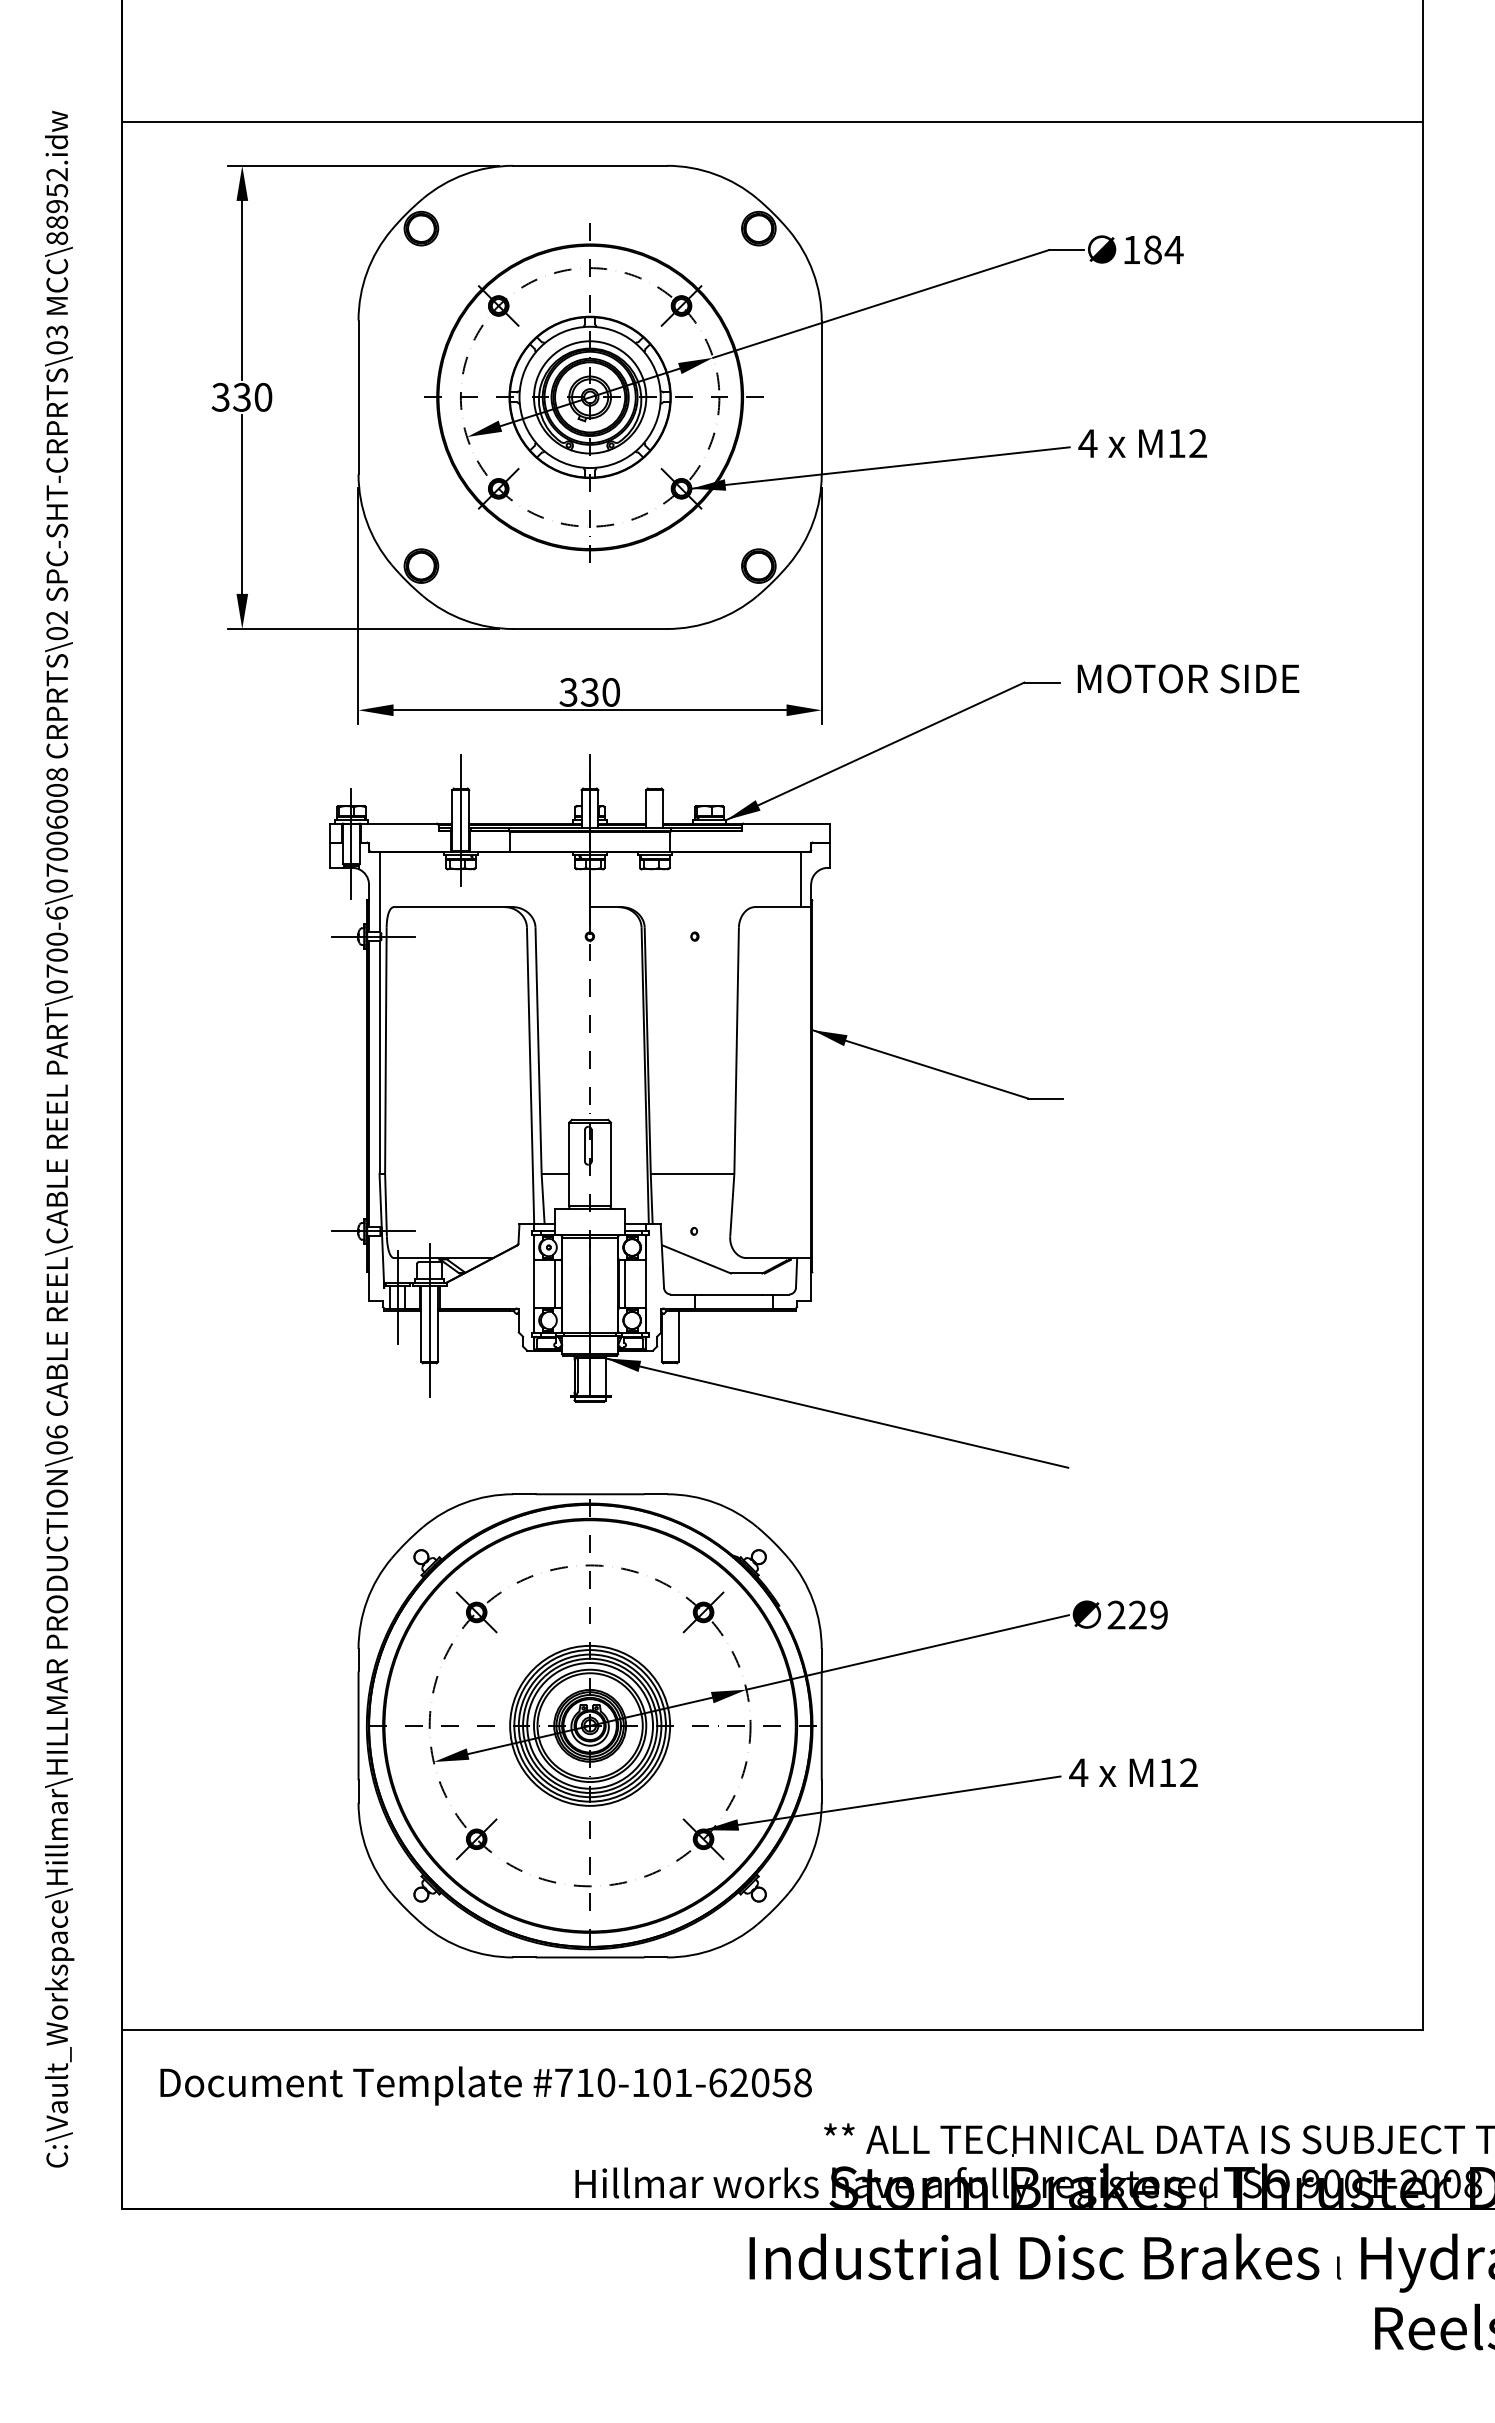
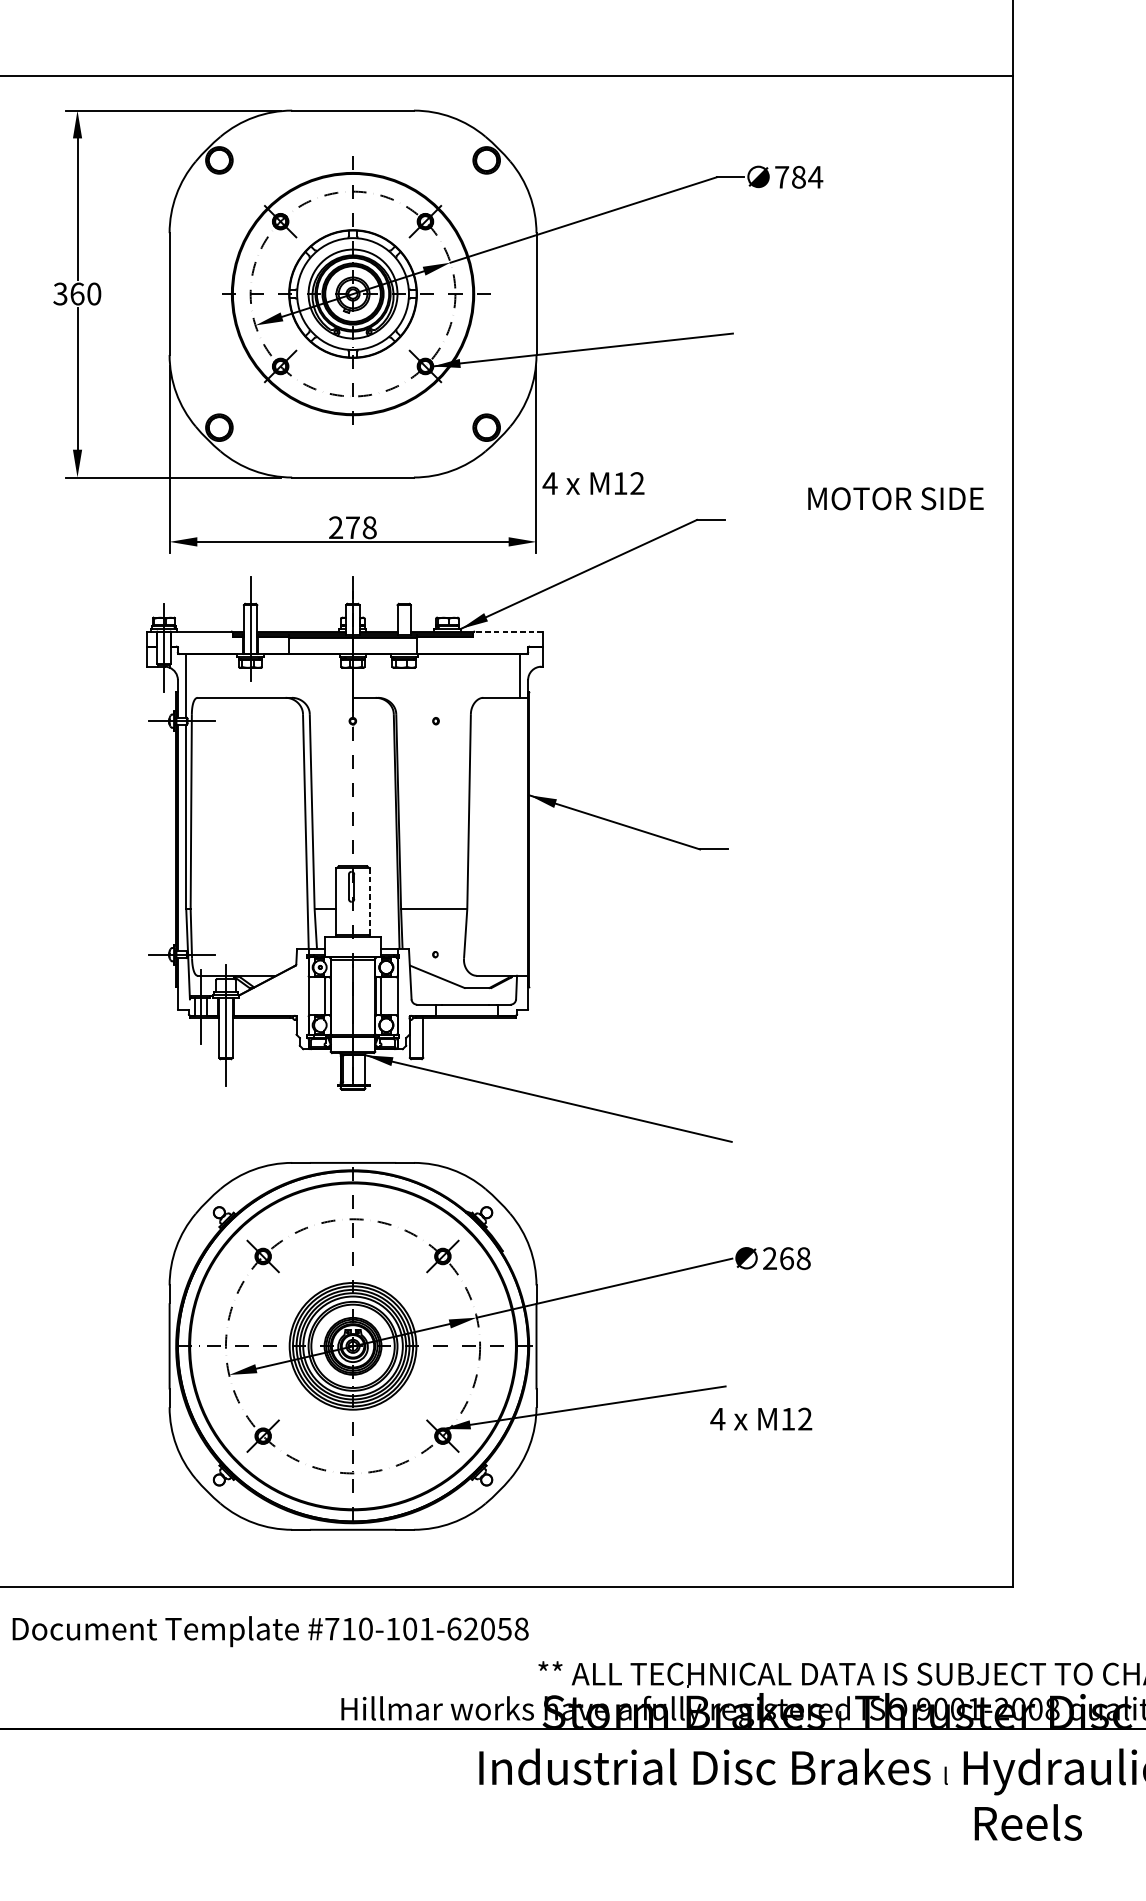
text: (1131, 249) -> (781, 176), 184 -> 784
text: (242, 396) -> (77, 293), 330 -> 360
text: (1142, 443) -> (593, 483), moved
text: (1188, 678) -> (895, 498), moved
text: (589, 692) -> (352, 527), 330 -> 278
line: (785, 823) -> (507, 631), solid -> dashed
line: (610, 1164) -> (369, 901), solid -> dashed
text: (1148, 1614) -> (795, 1258), 229 -> 268
text: (1133, 1772) -> (761, 1418), moved

